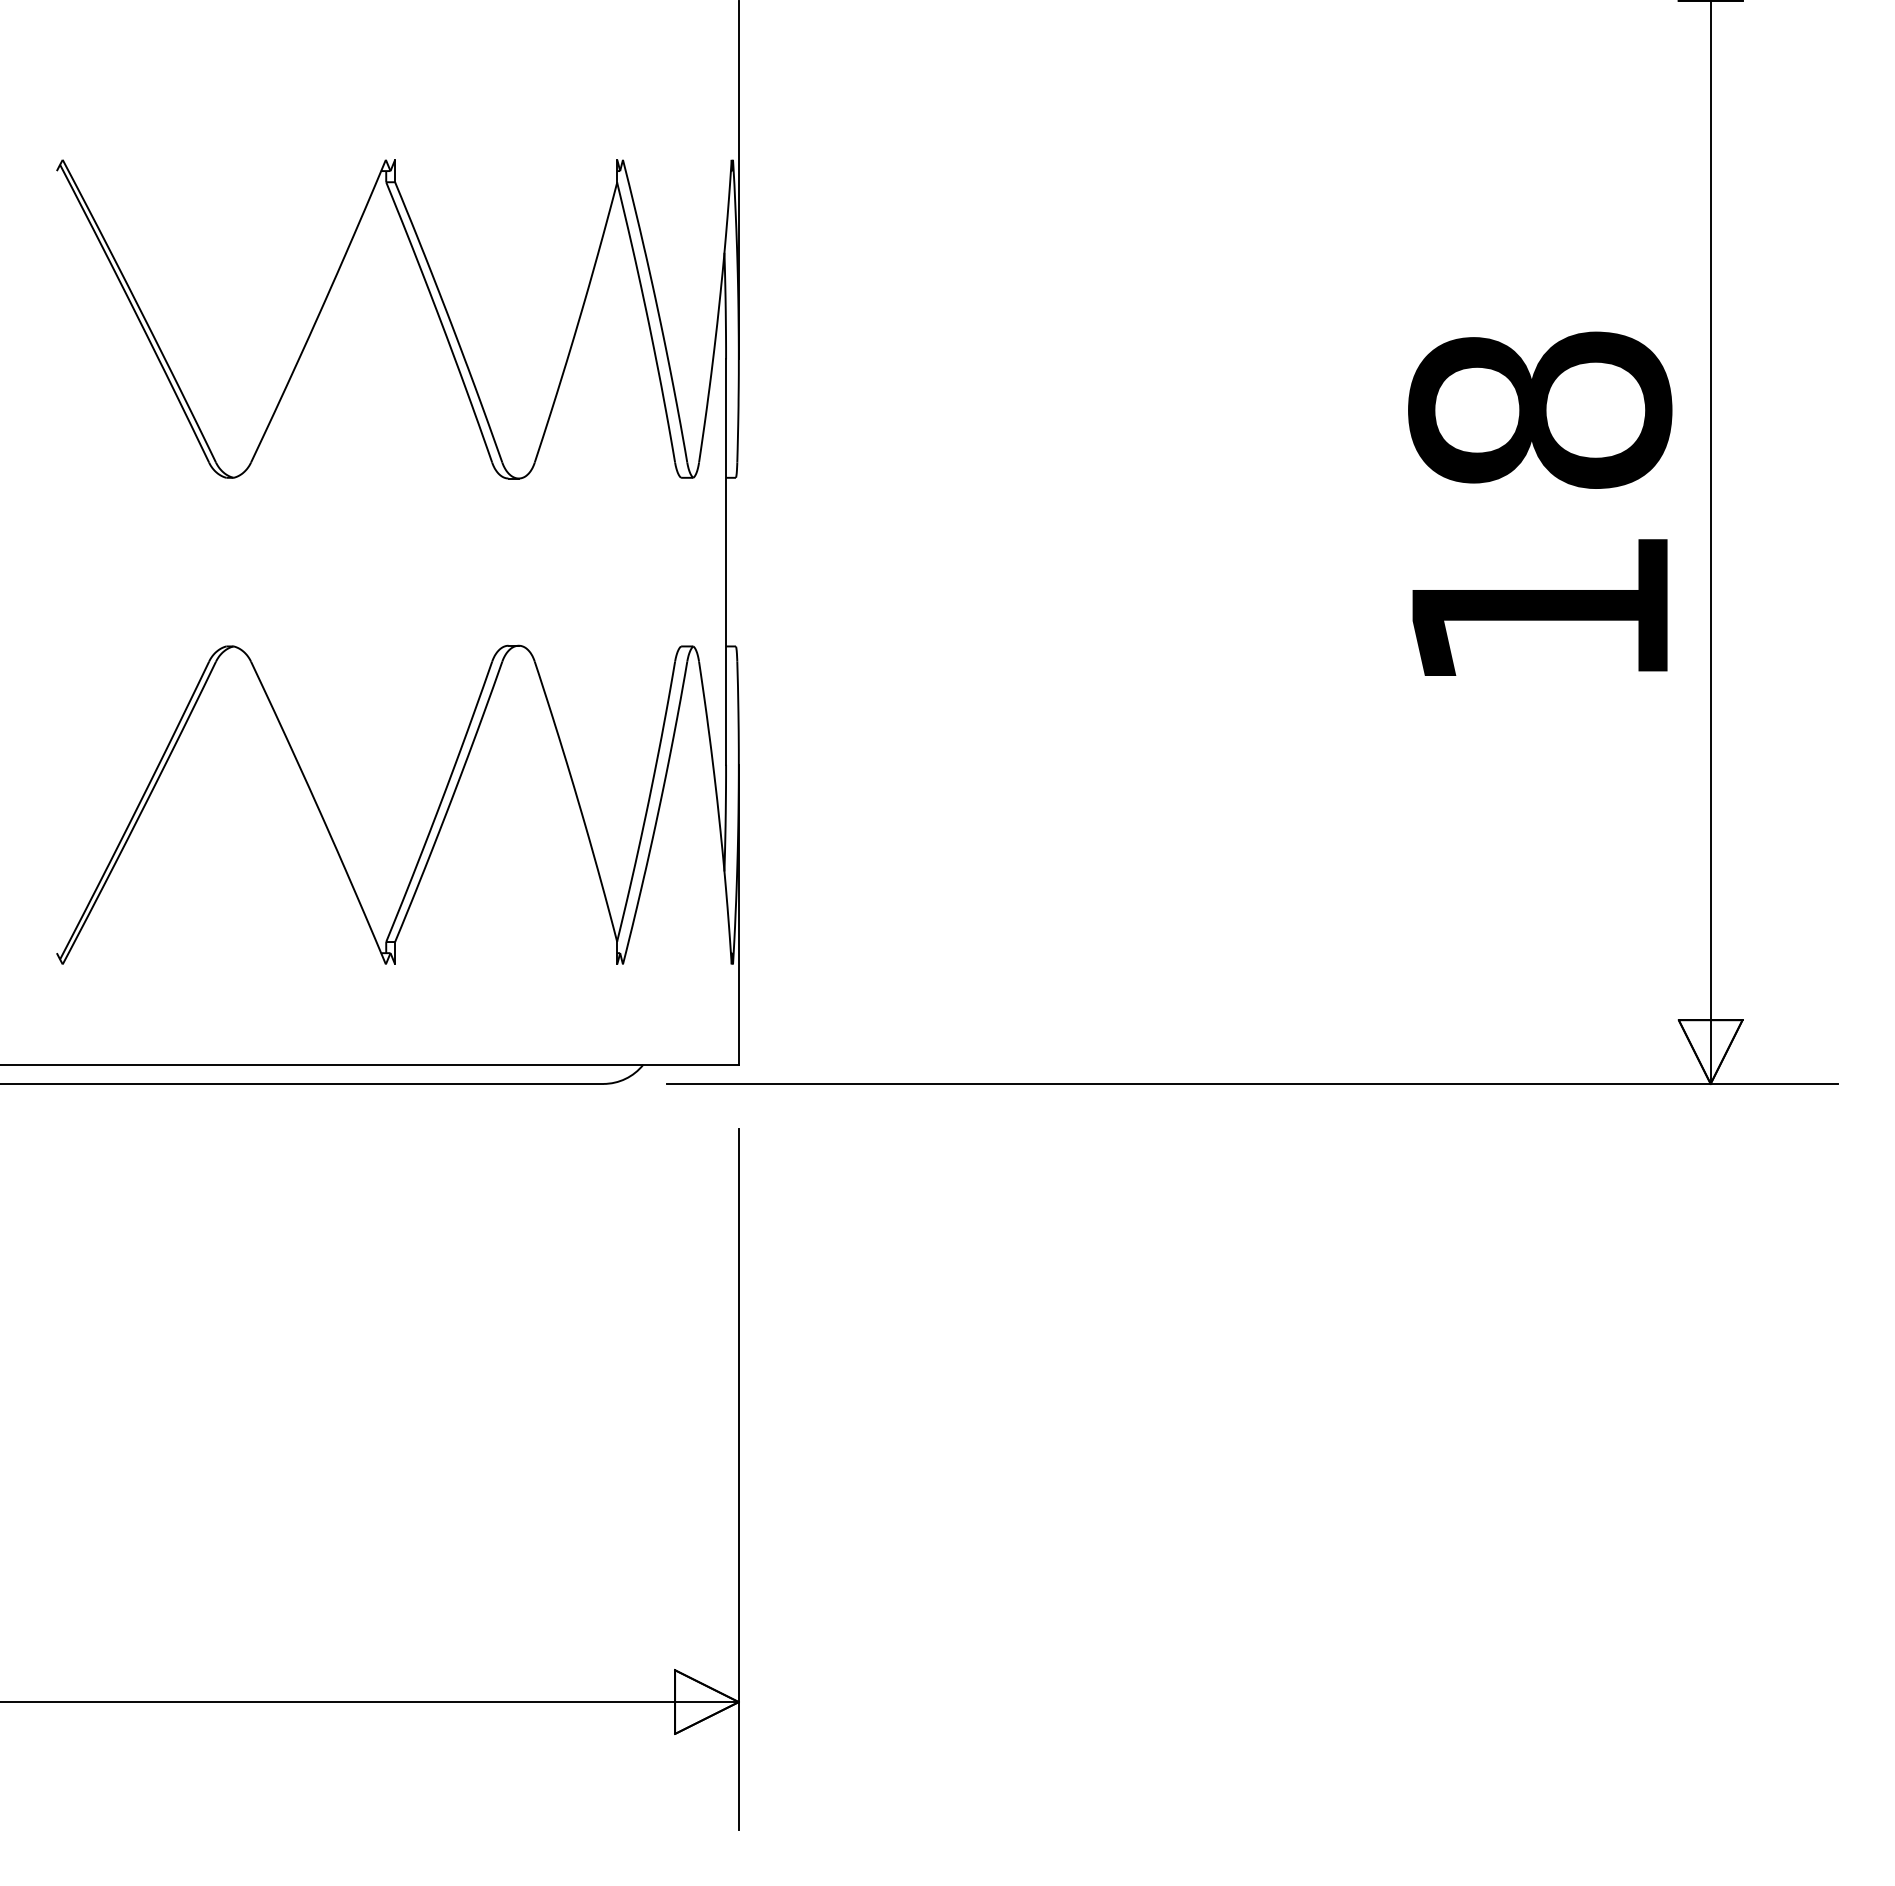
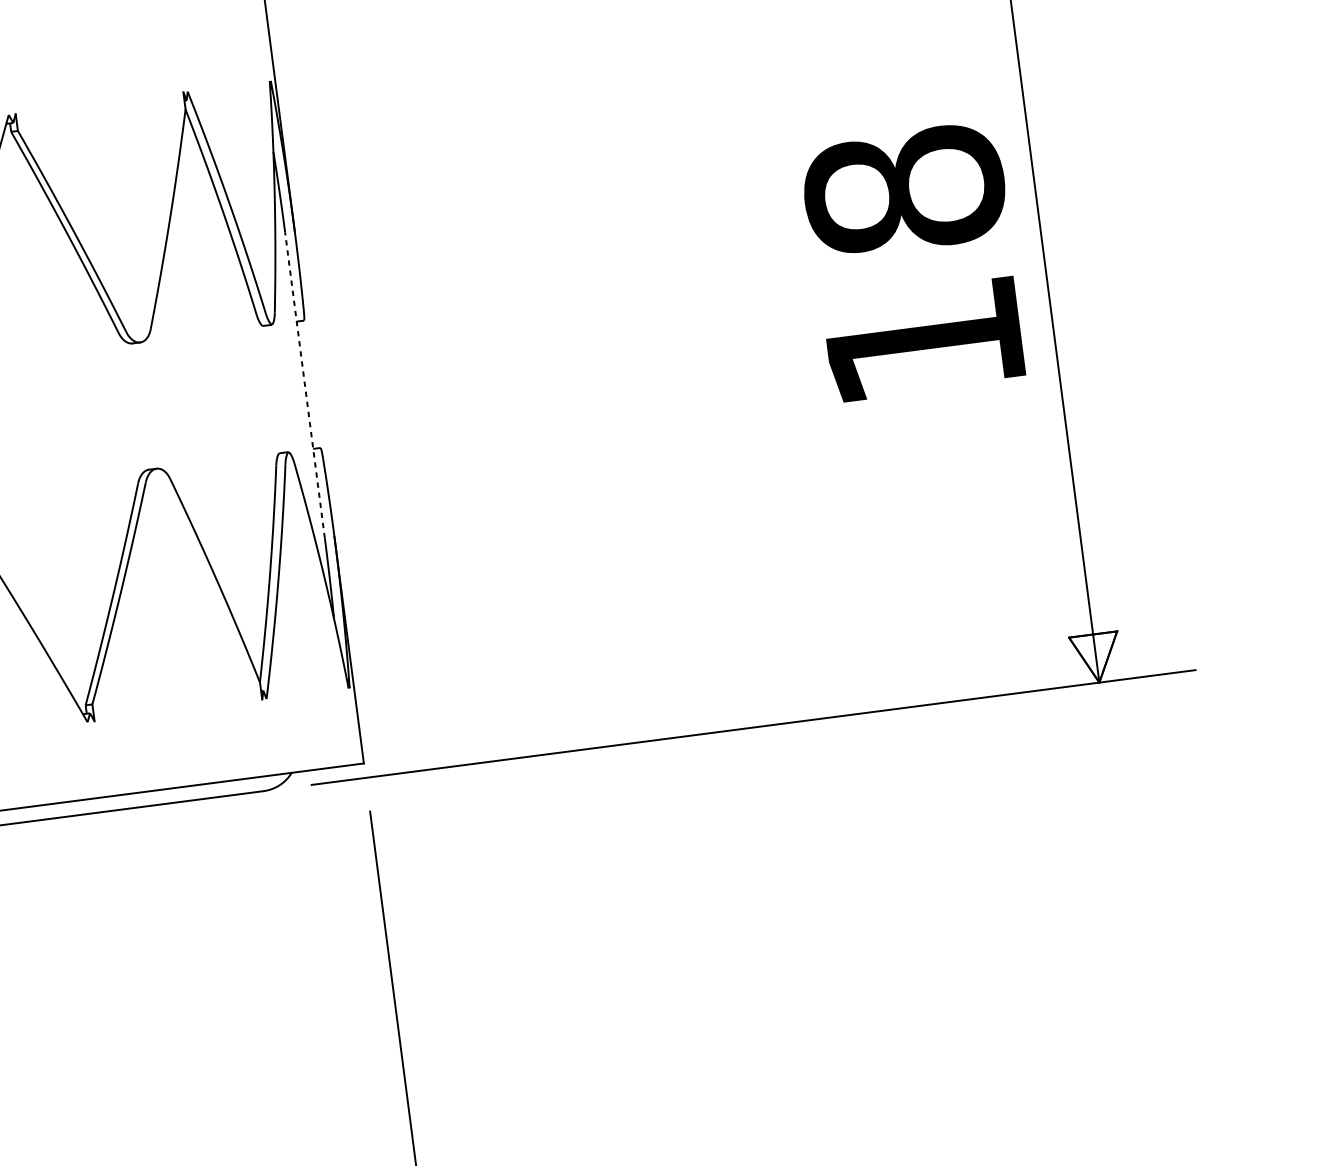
line: (726, 562) -> (305, 385), solid -> dashed

